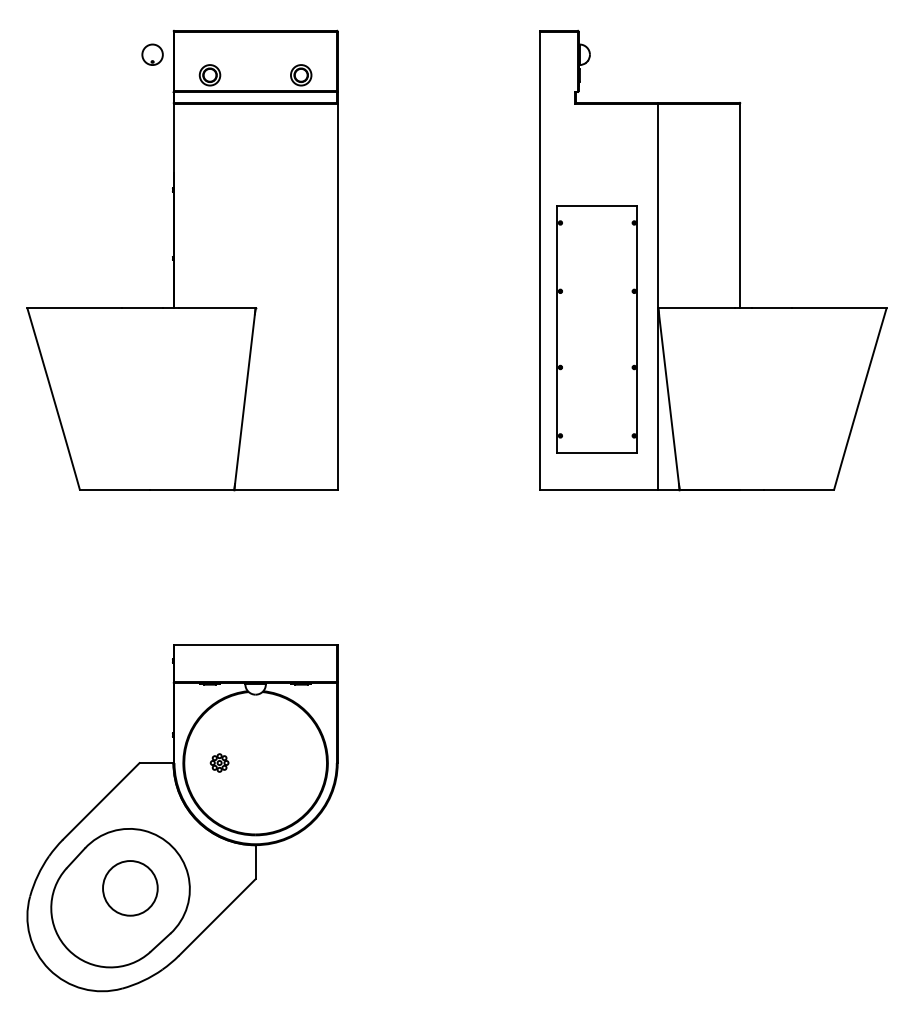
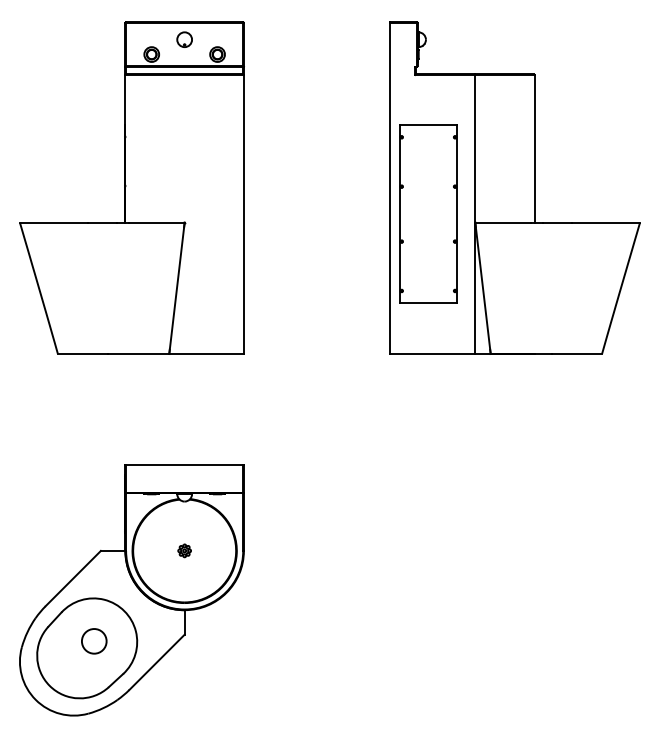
part: (152, 54) -> (184, 39), moved
part: (596, 329) -> (427, 214), moved
part: (219, 762) -> (184, 550), moved
circle: (130, 888) -> (94, 641), size x0.62

